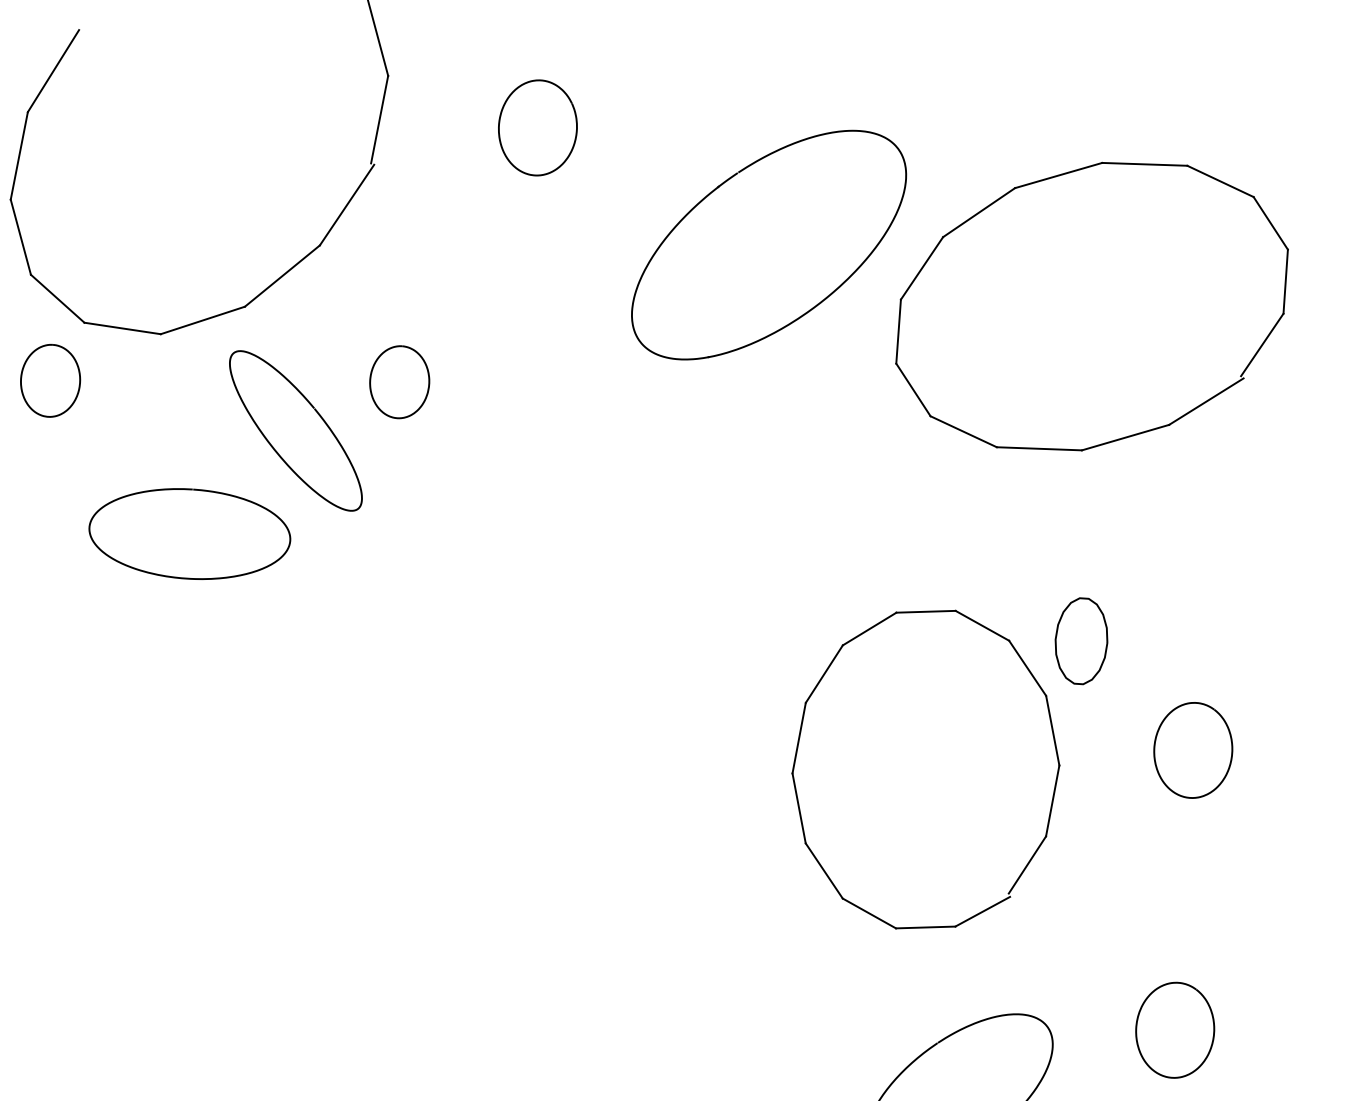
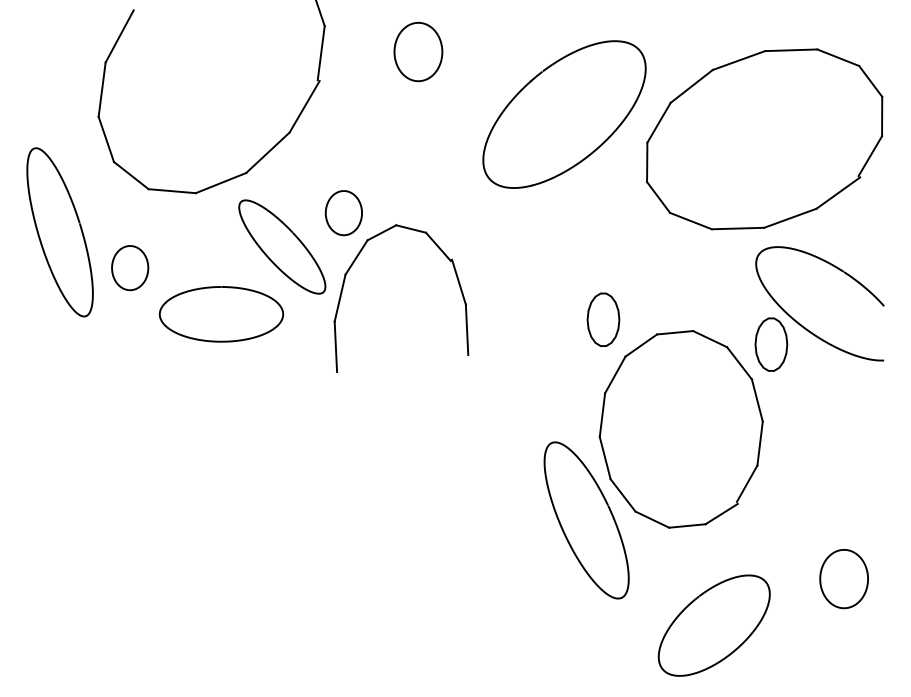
curve: (76, 391) -> (146, 273), moved
part: (576, 500) -> (456, 278), added
part: (810, 582) -> (603, 319), added
part: (1137, 615) -> (804, 326), added
curve: (1156, 748) -> (821, 407), removed
curve: (723, 918) -> (563, 528), added

